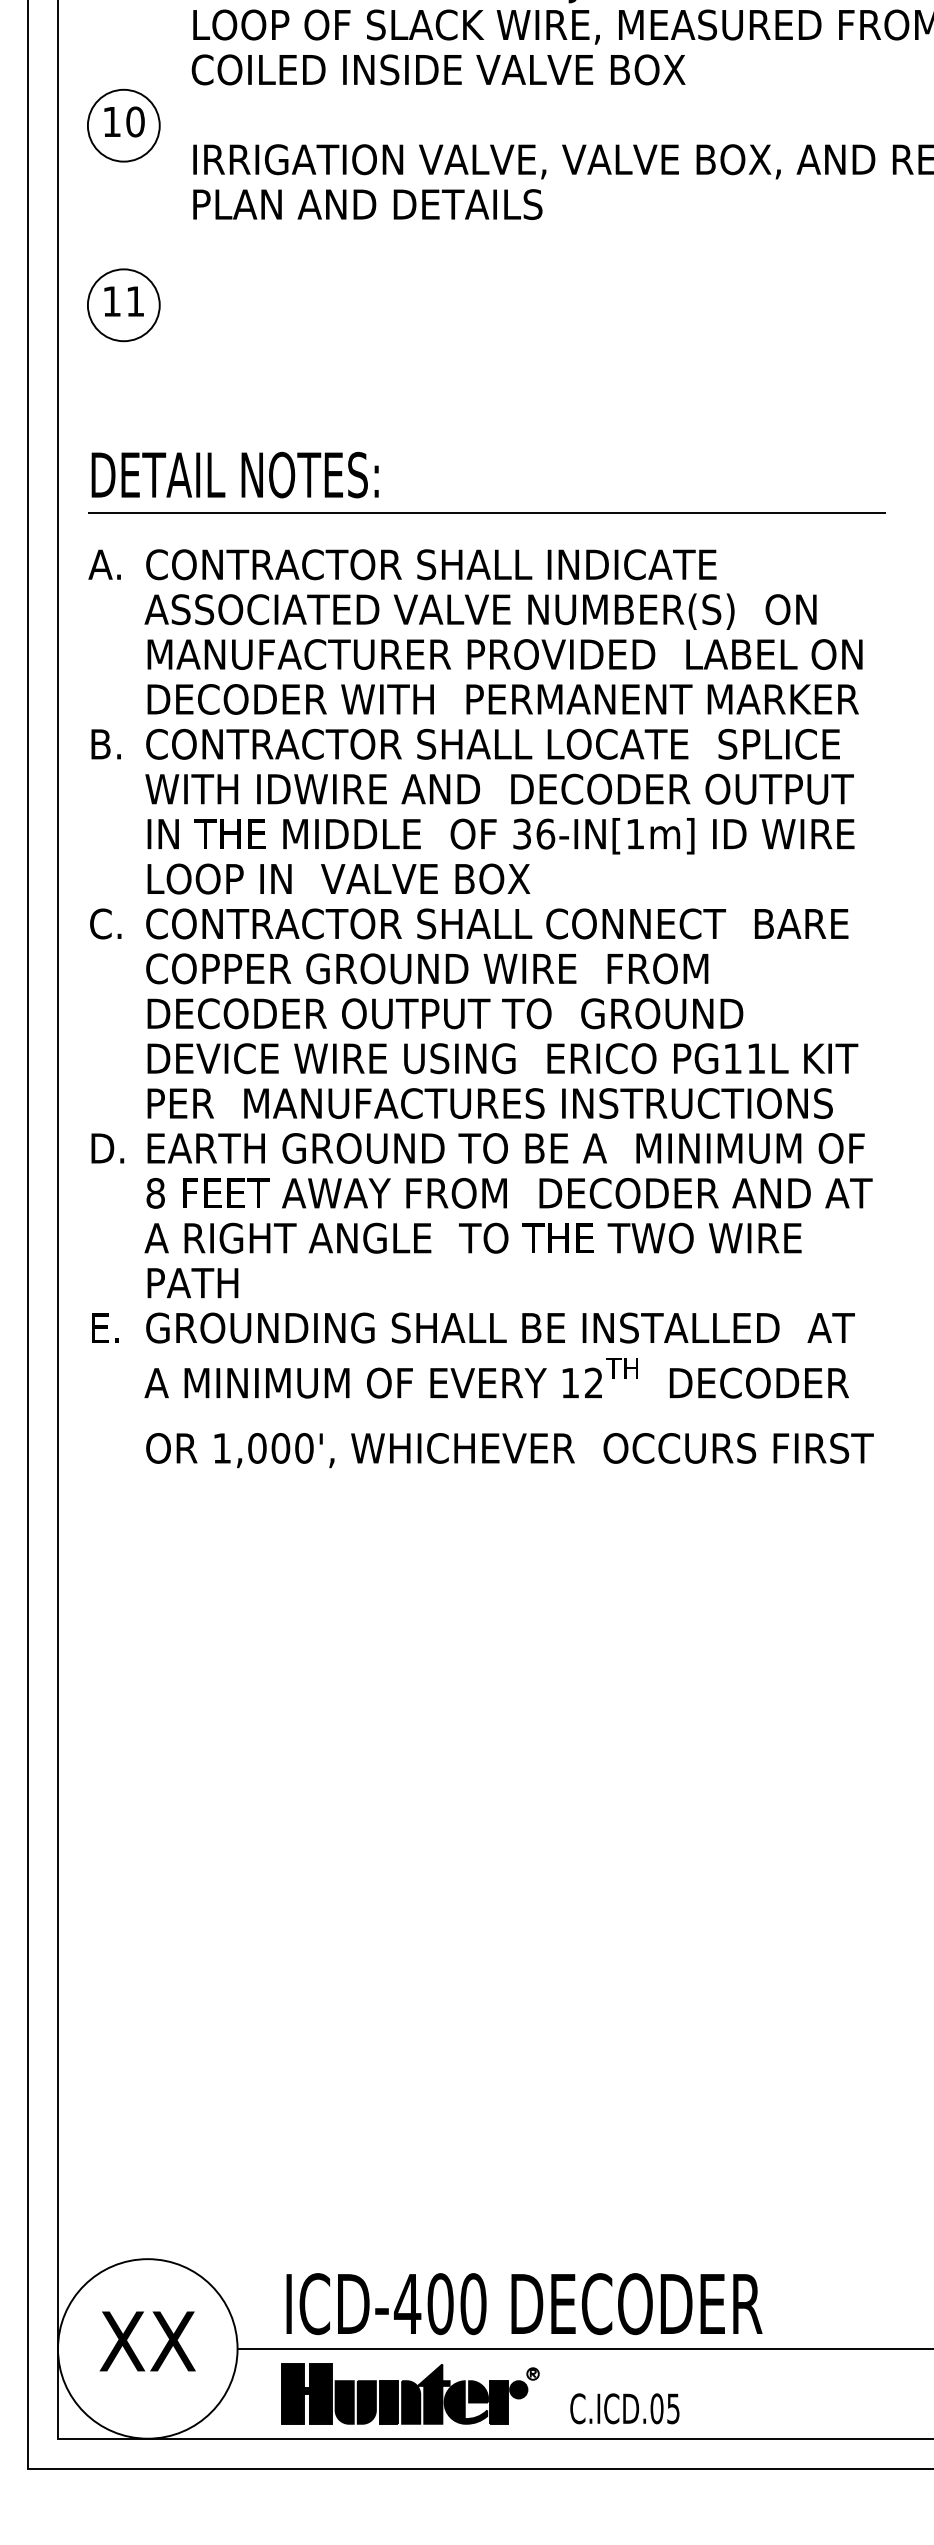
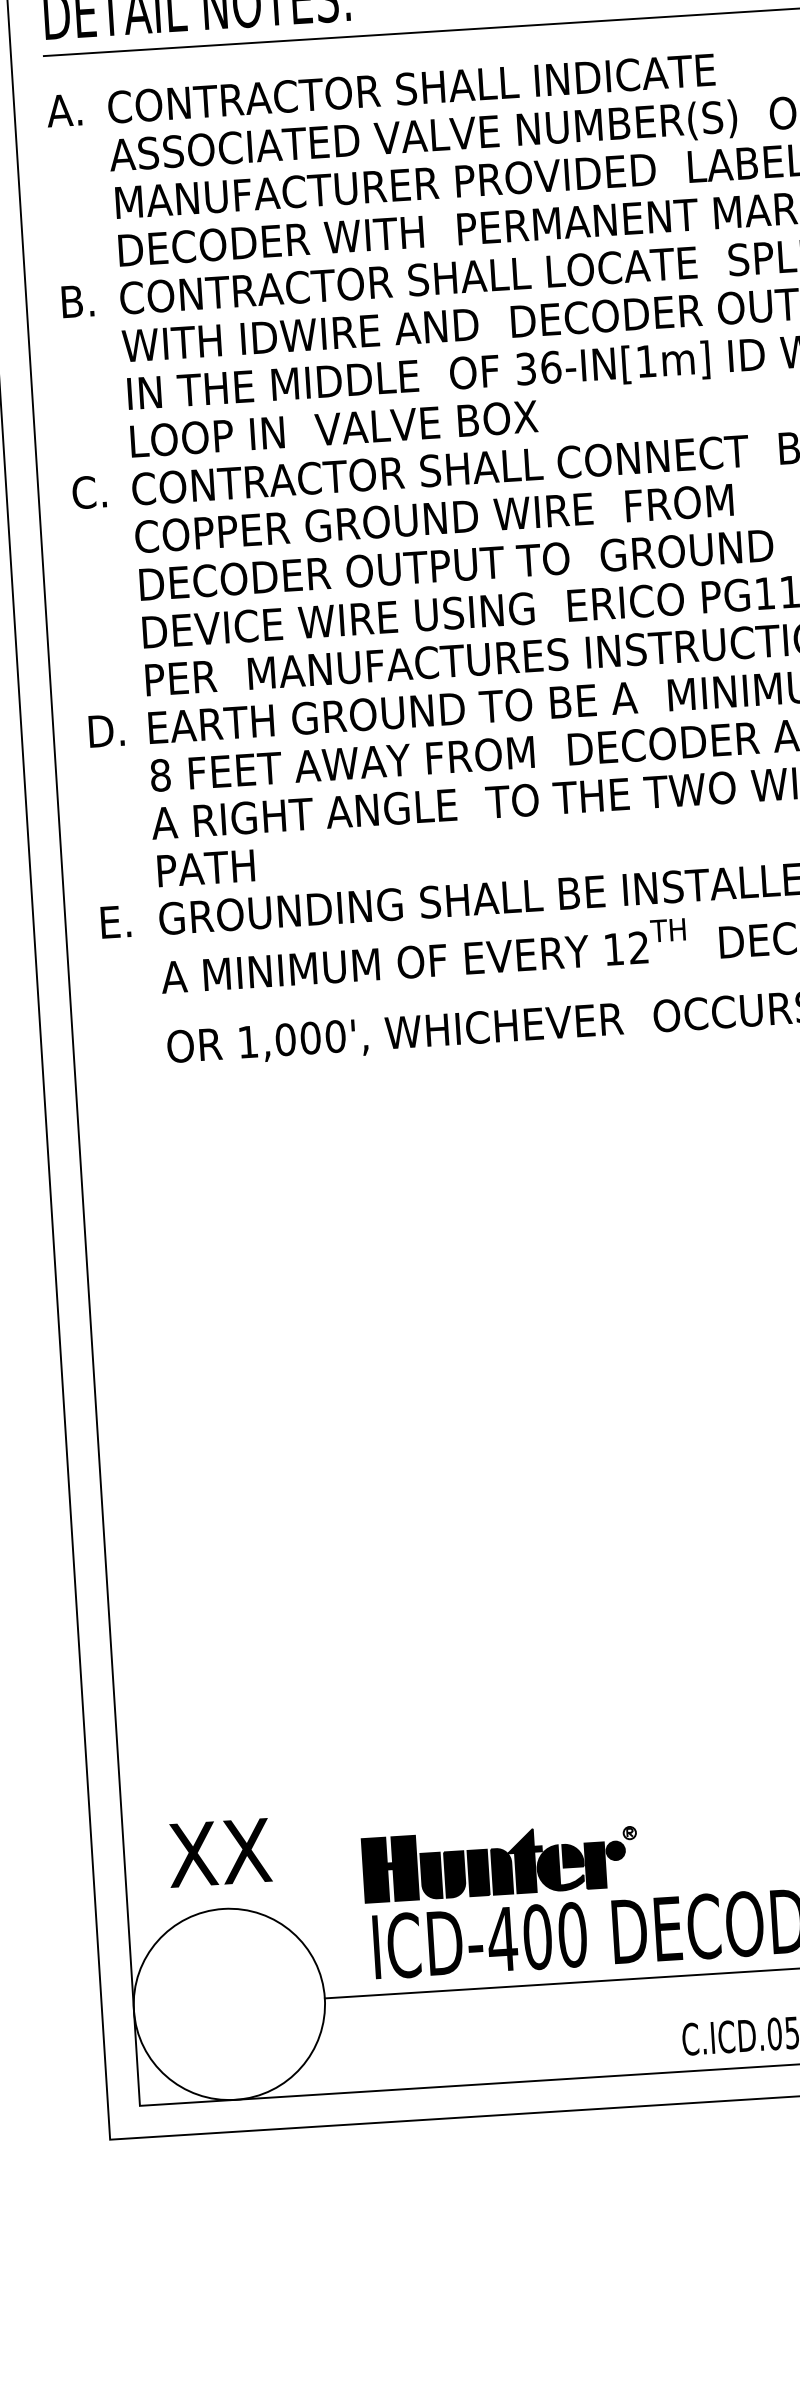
text: (147, 2341) -> (219, 1853), moved
part: (410, 2393) -> (500, 1861), moved

